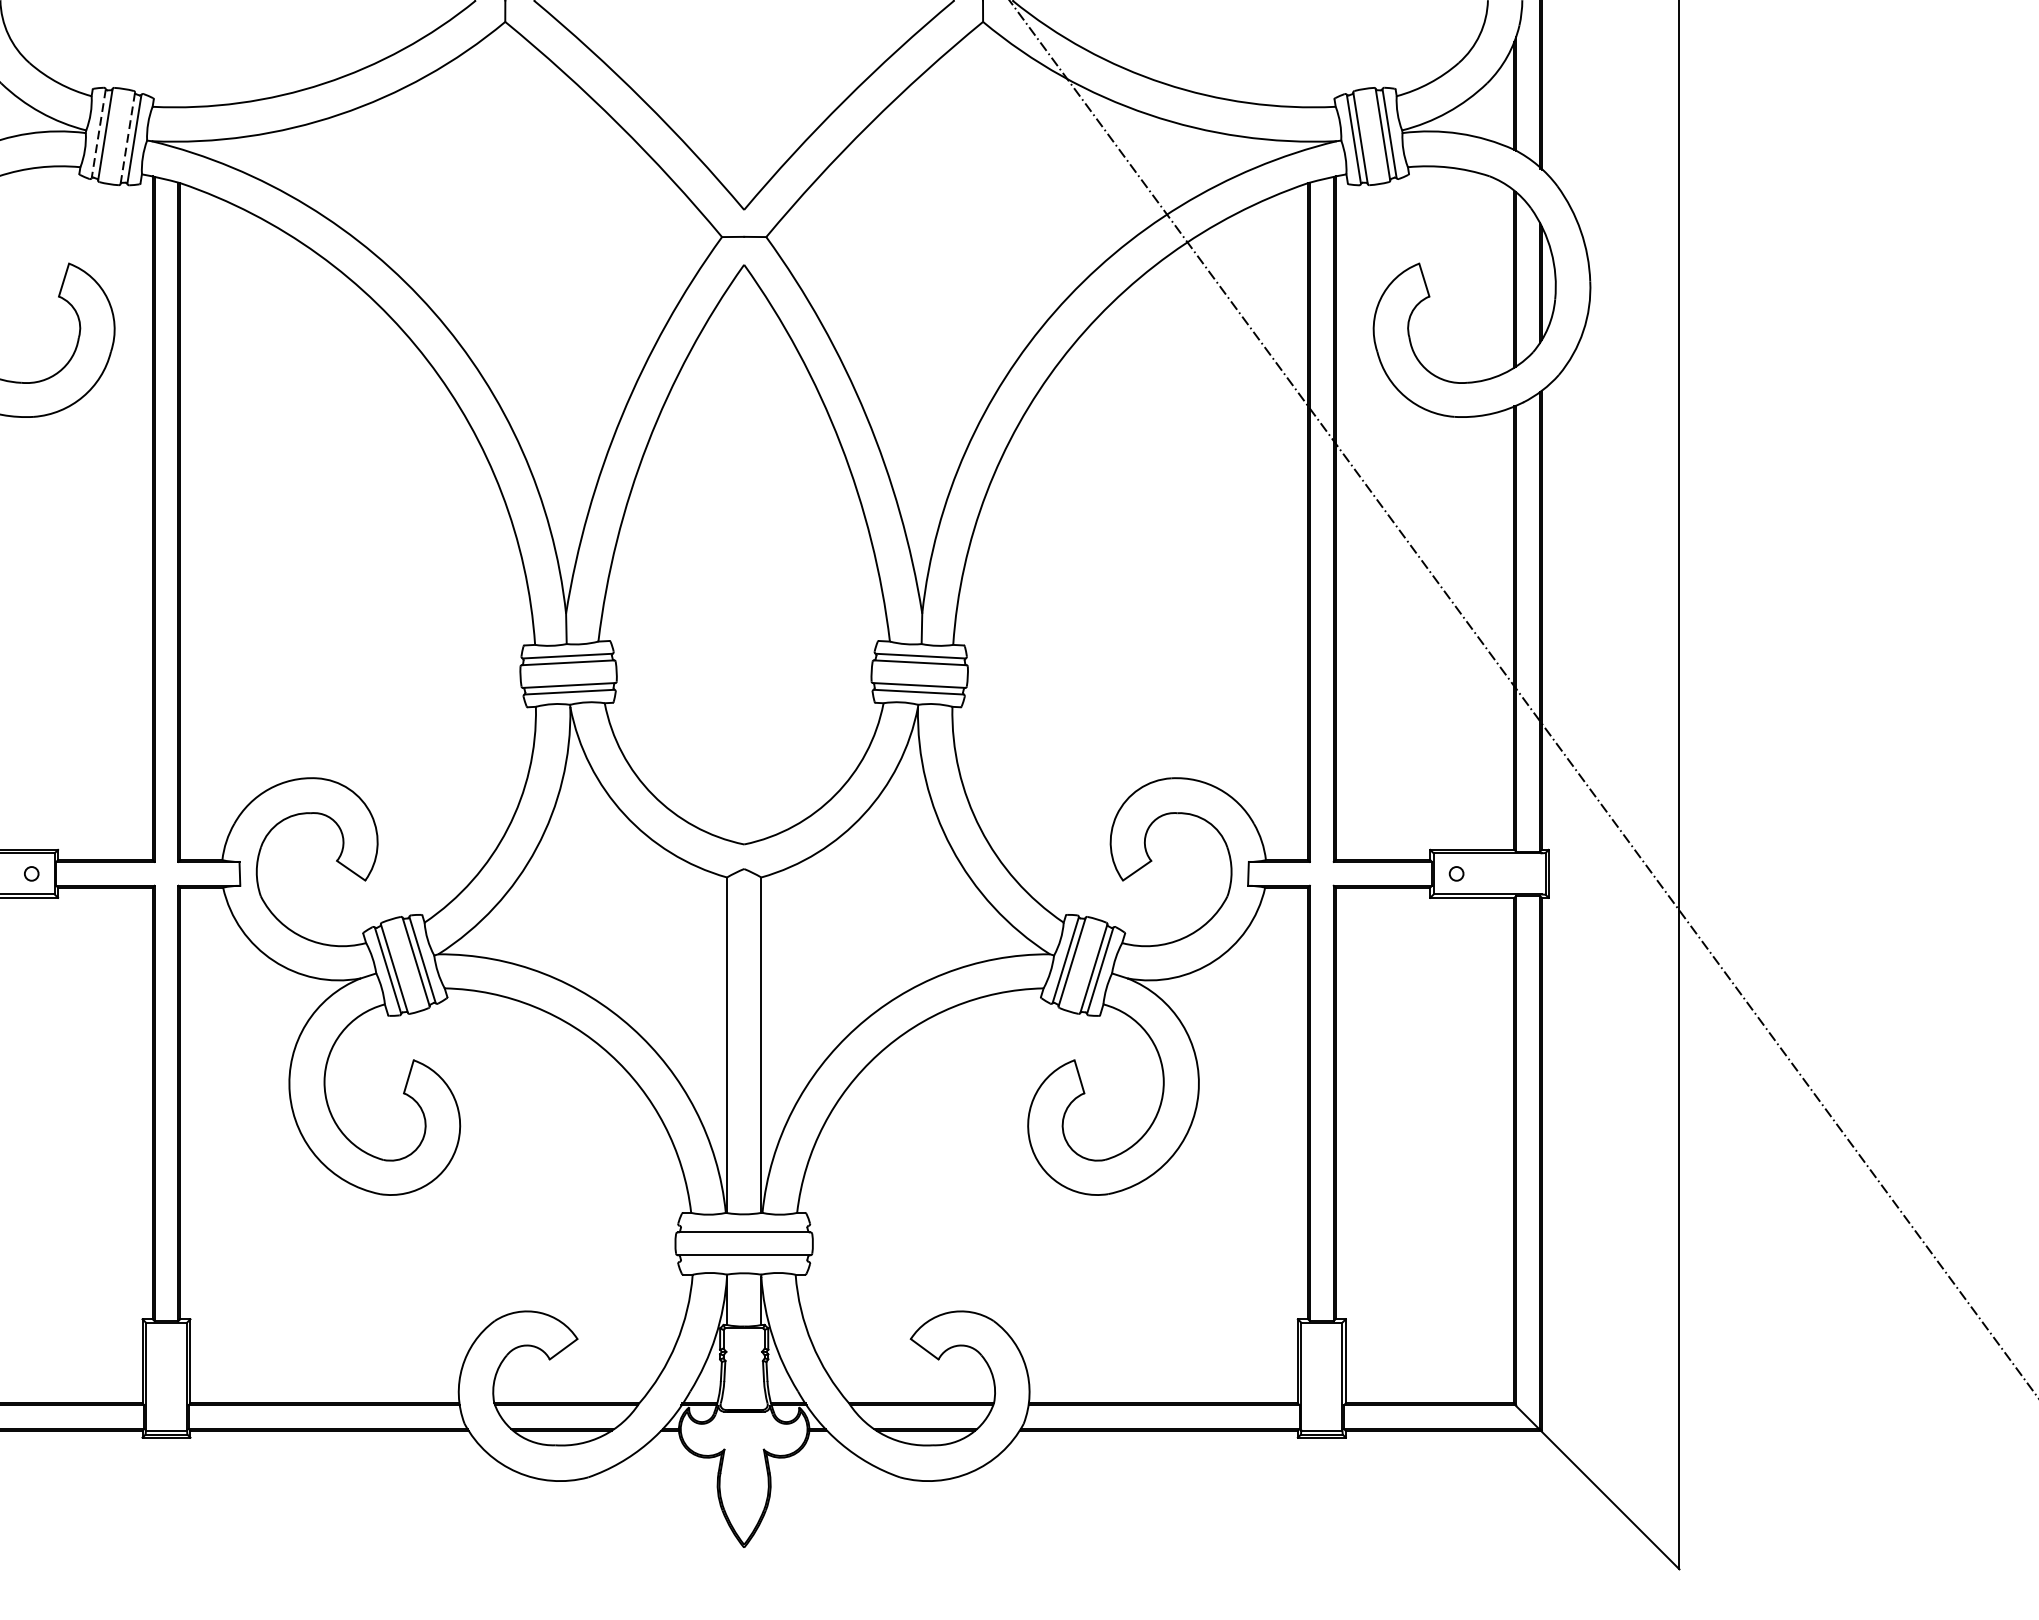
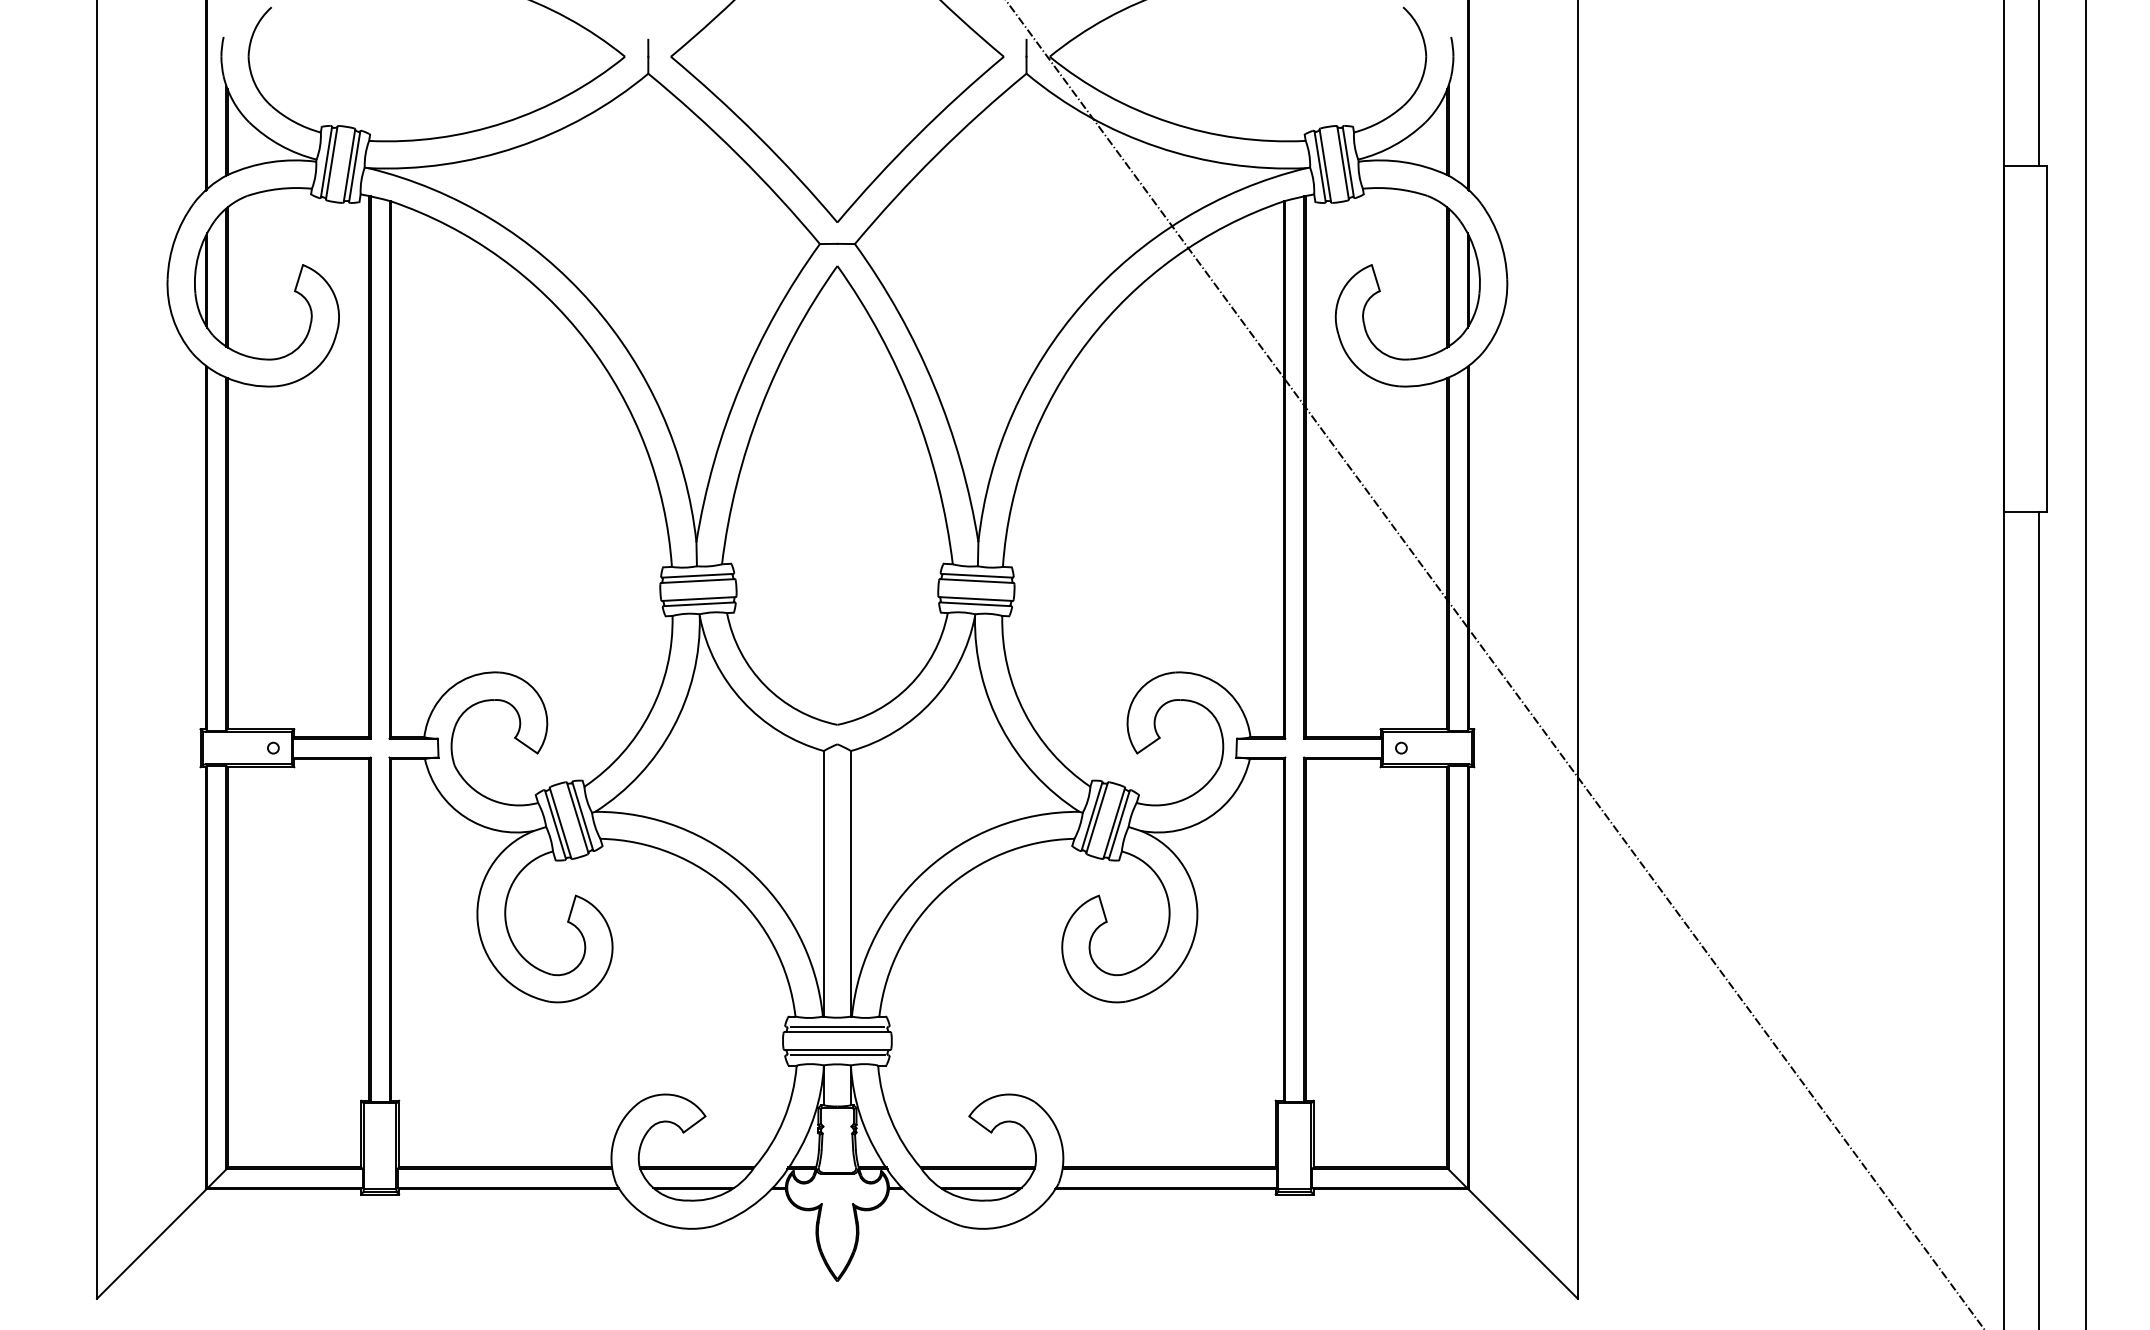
line: (98, 134) -> (326, 162), dashed -> solid
line: (127, 139) -> (349, 166), dashed -> solid
line: (744, 1225) -> (837, 1026), added
line: (744, 1262) -> (837, 1055), added

